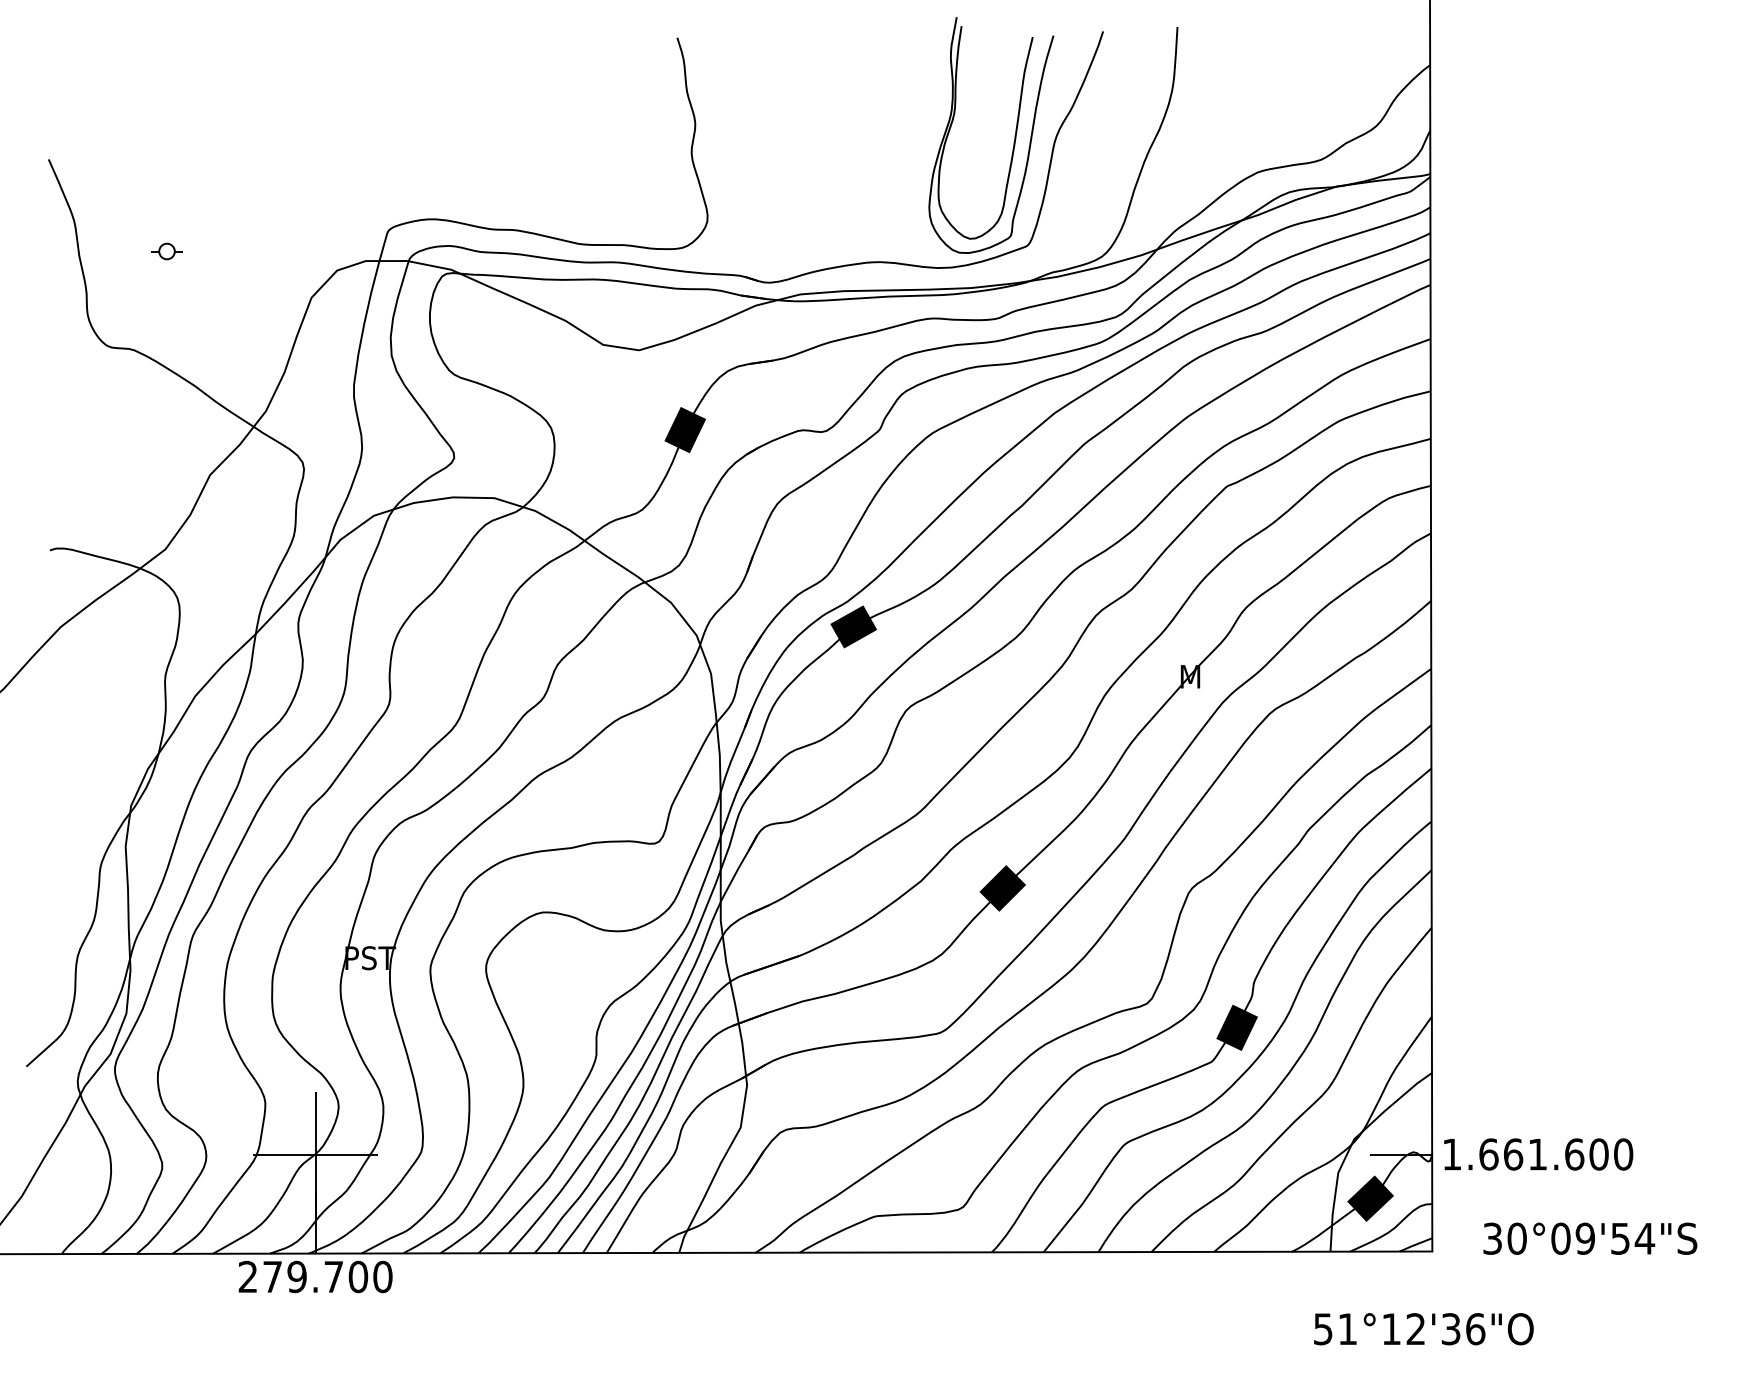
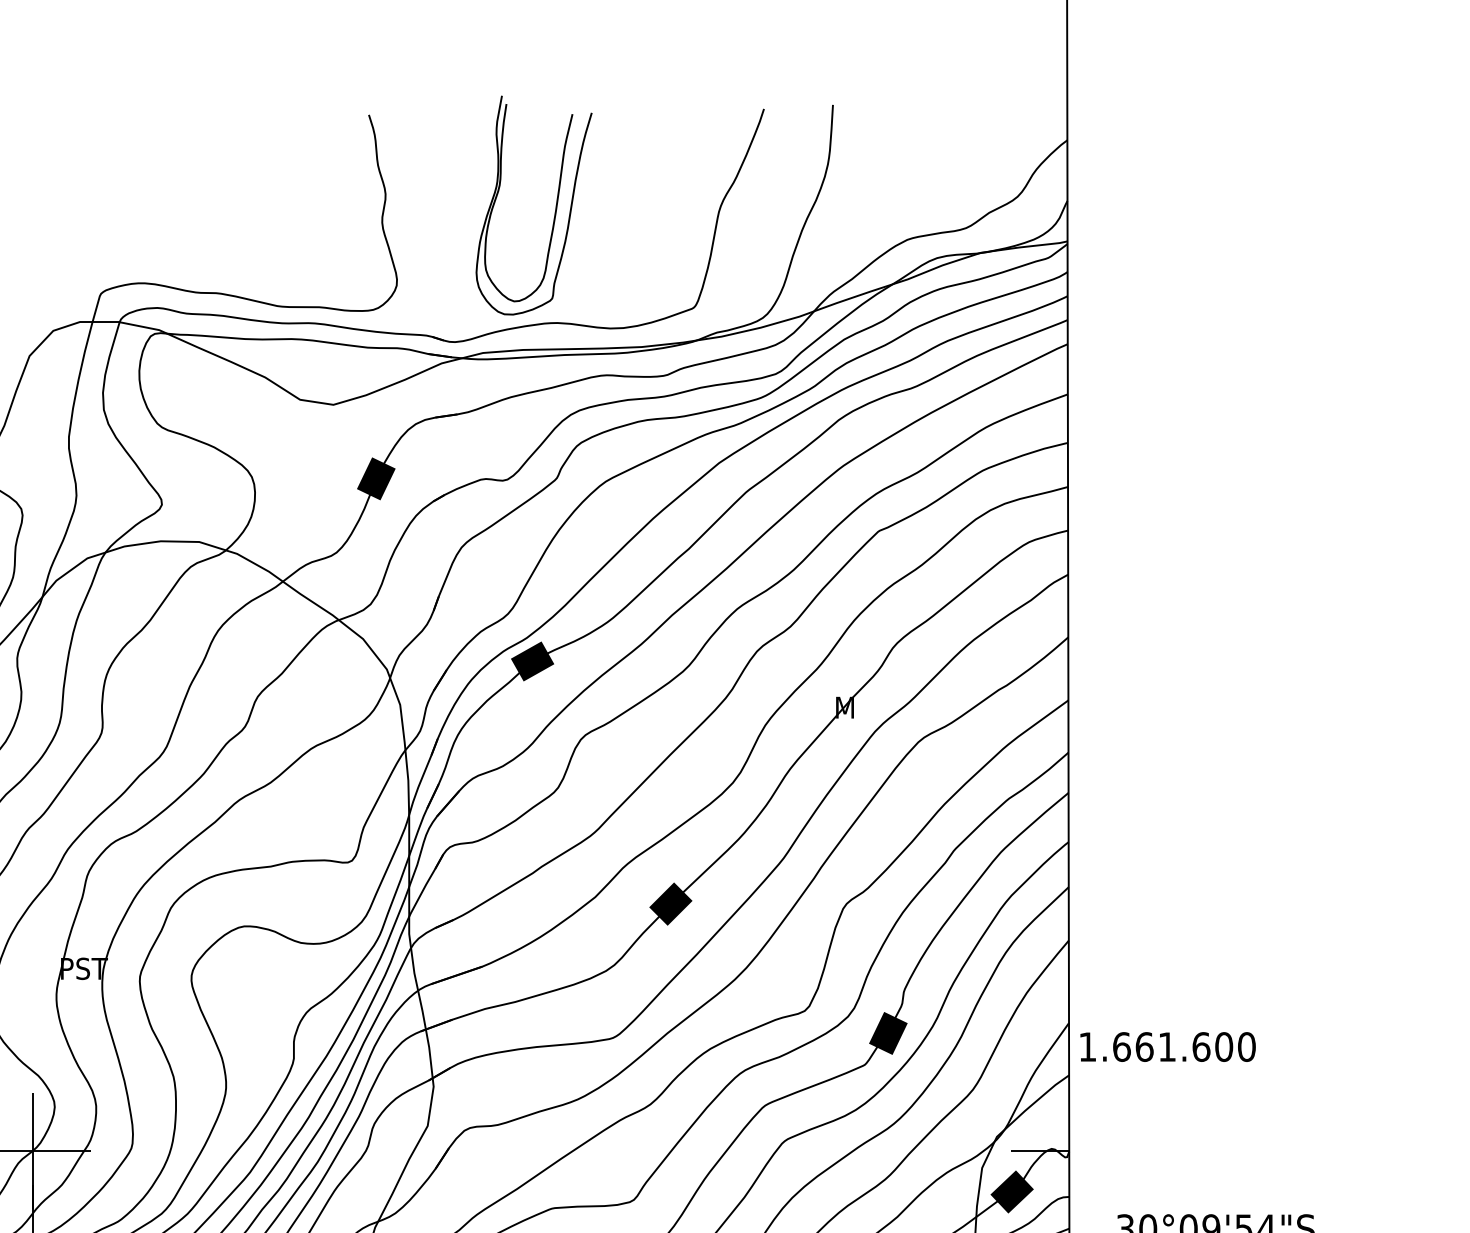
part: (1014, 135) -> (555, 205), moved
text: (1538, 1154) -> (1167, 1047), moved

